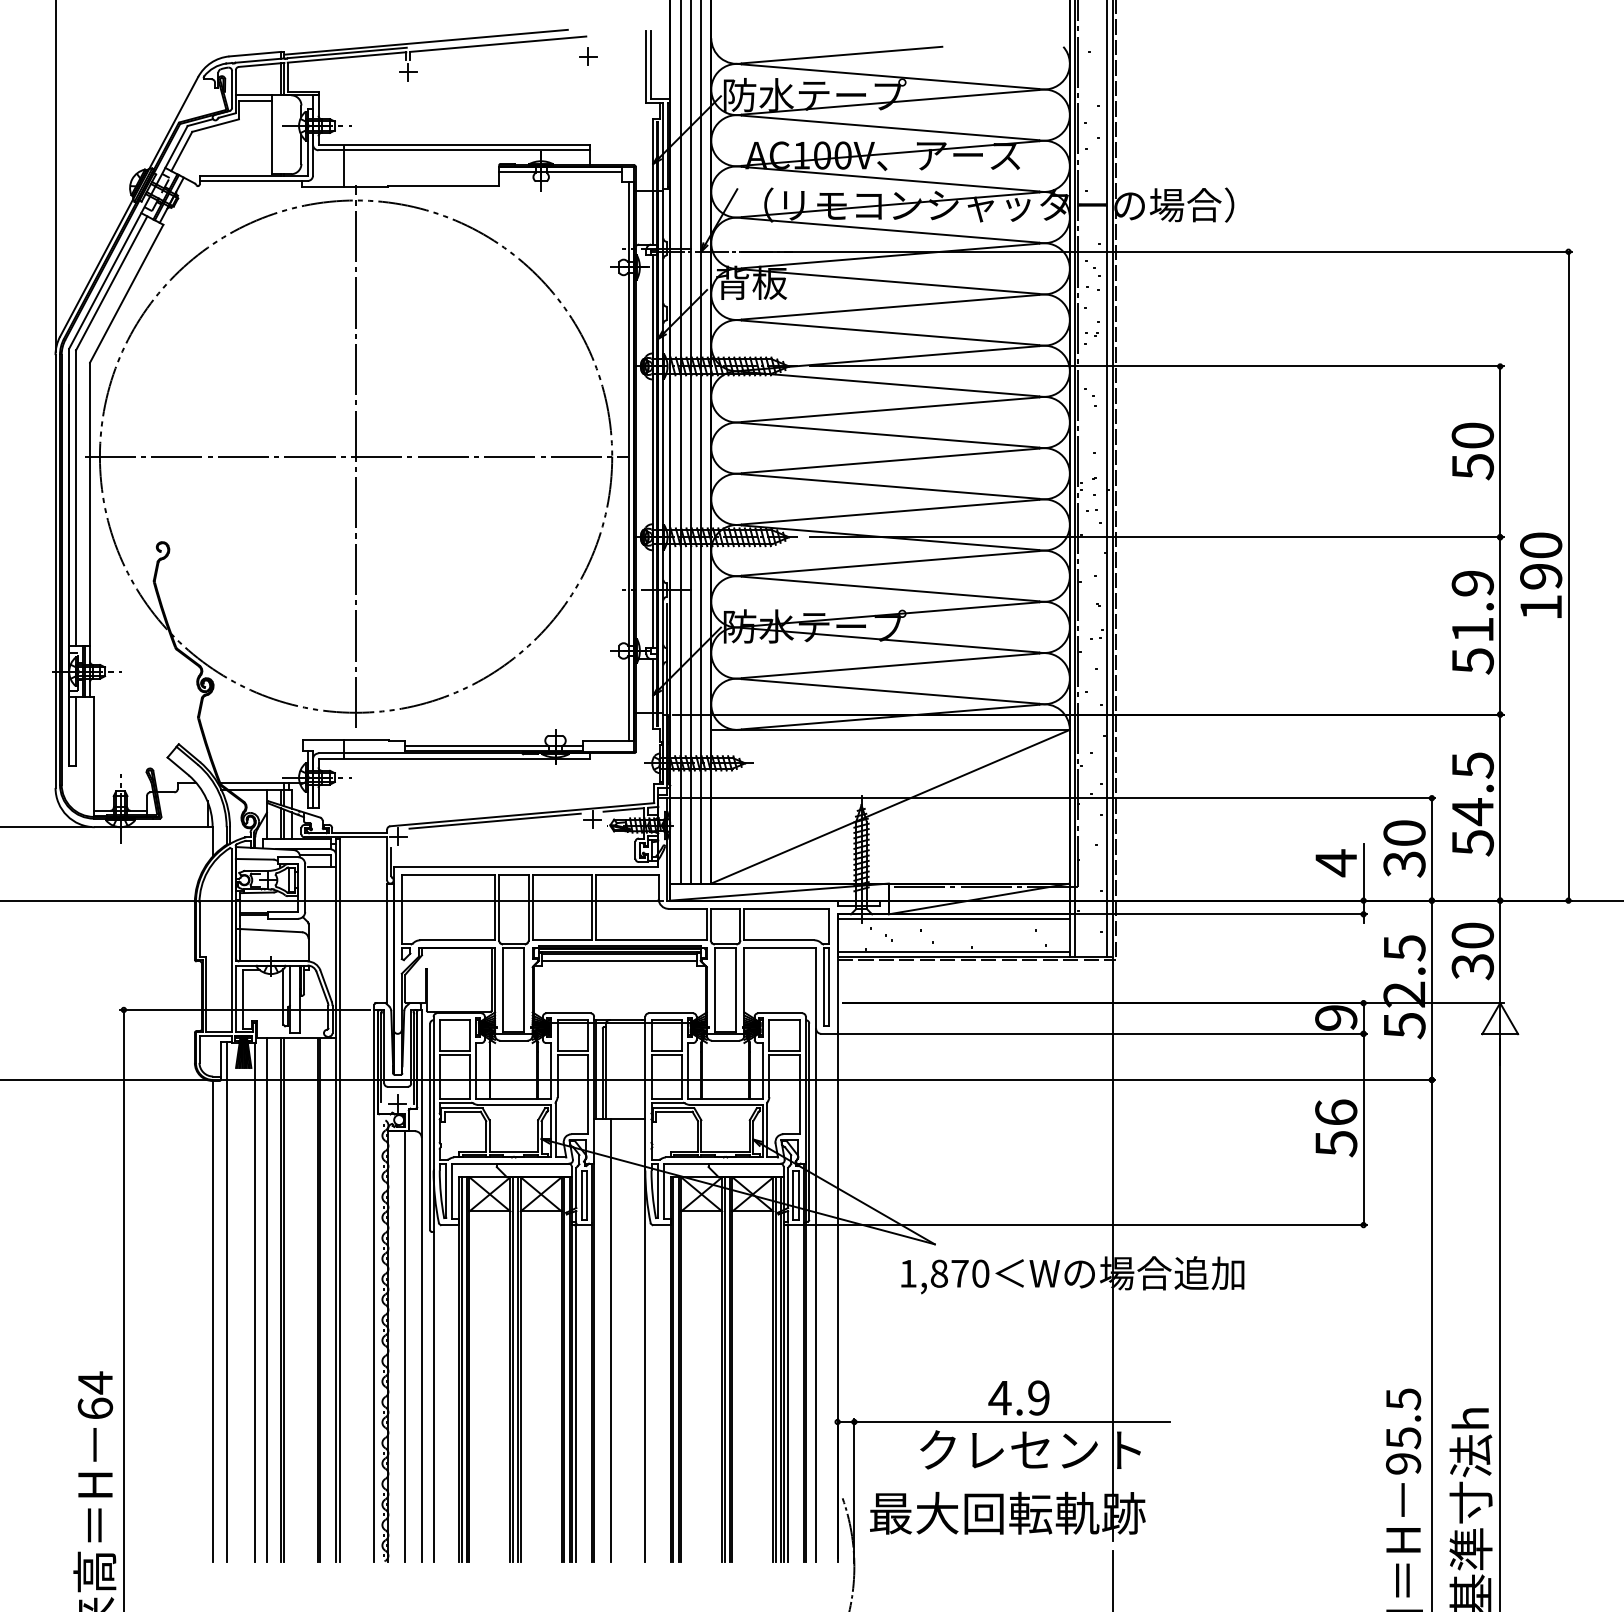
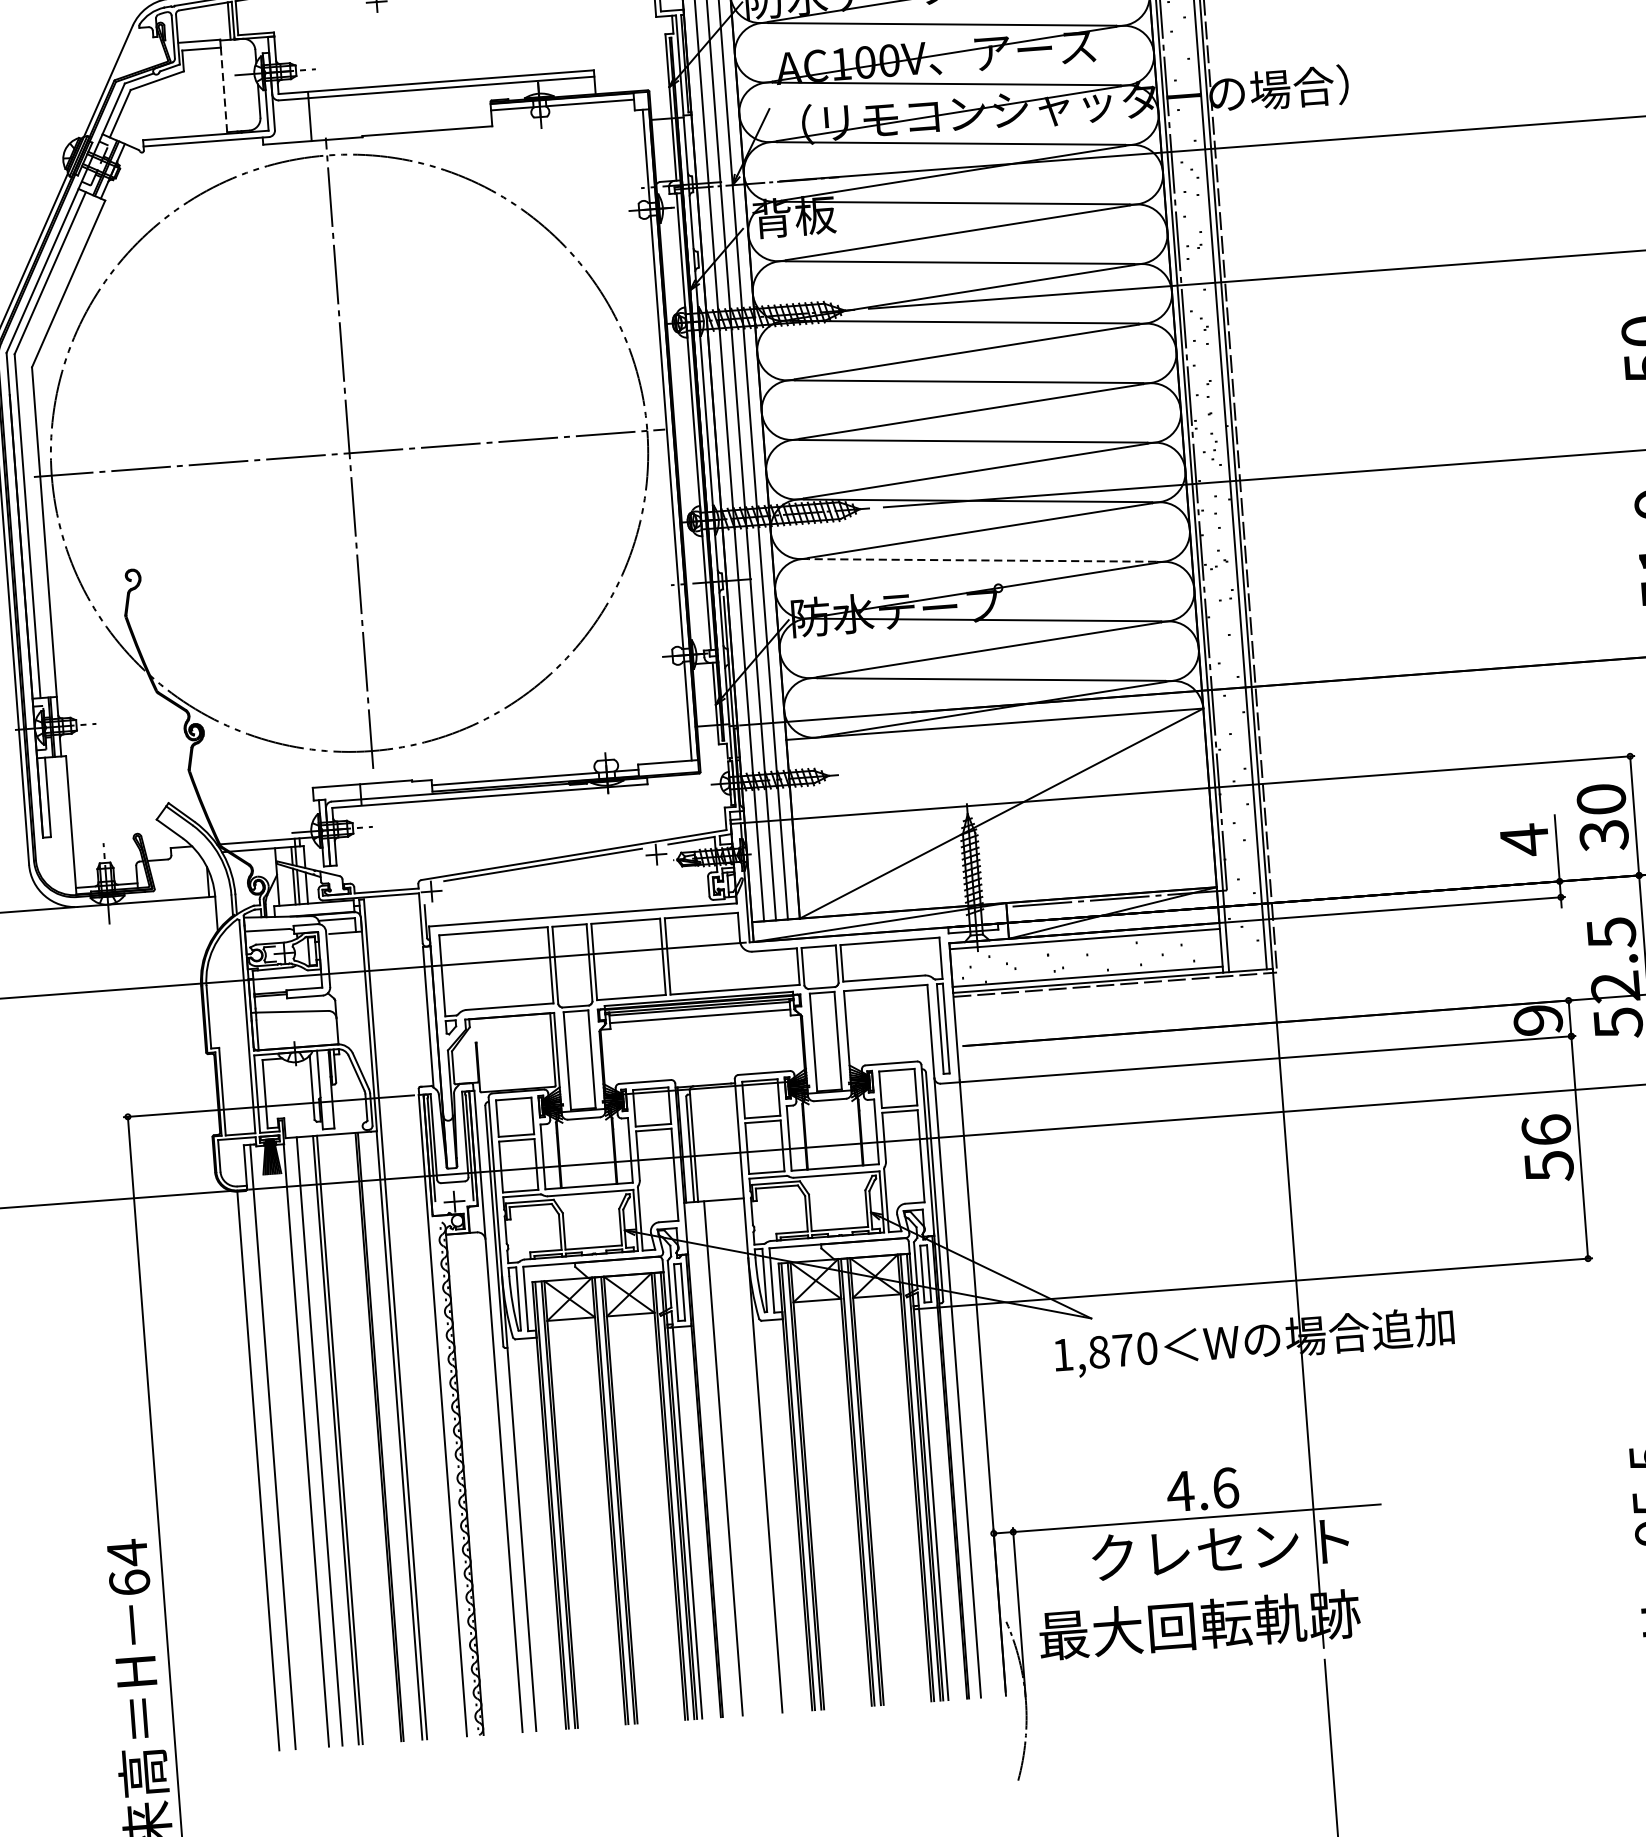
line: (272, 137) -> (224, 89), solid -> dashed
line: (890, 589) -> (982, 561), solid -> dashed
line: (405, 1346) -> (484, 1483), removed
text: (1038, 1397) -> (1225, 1487), 4.9 -> 4.6

